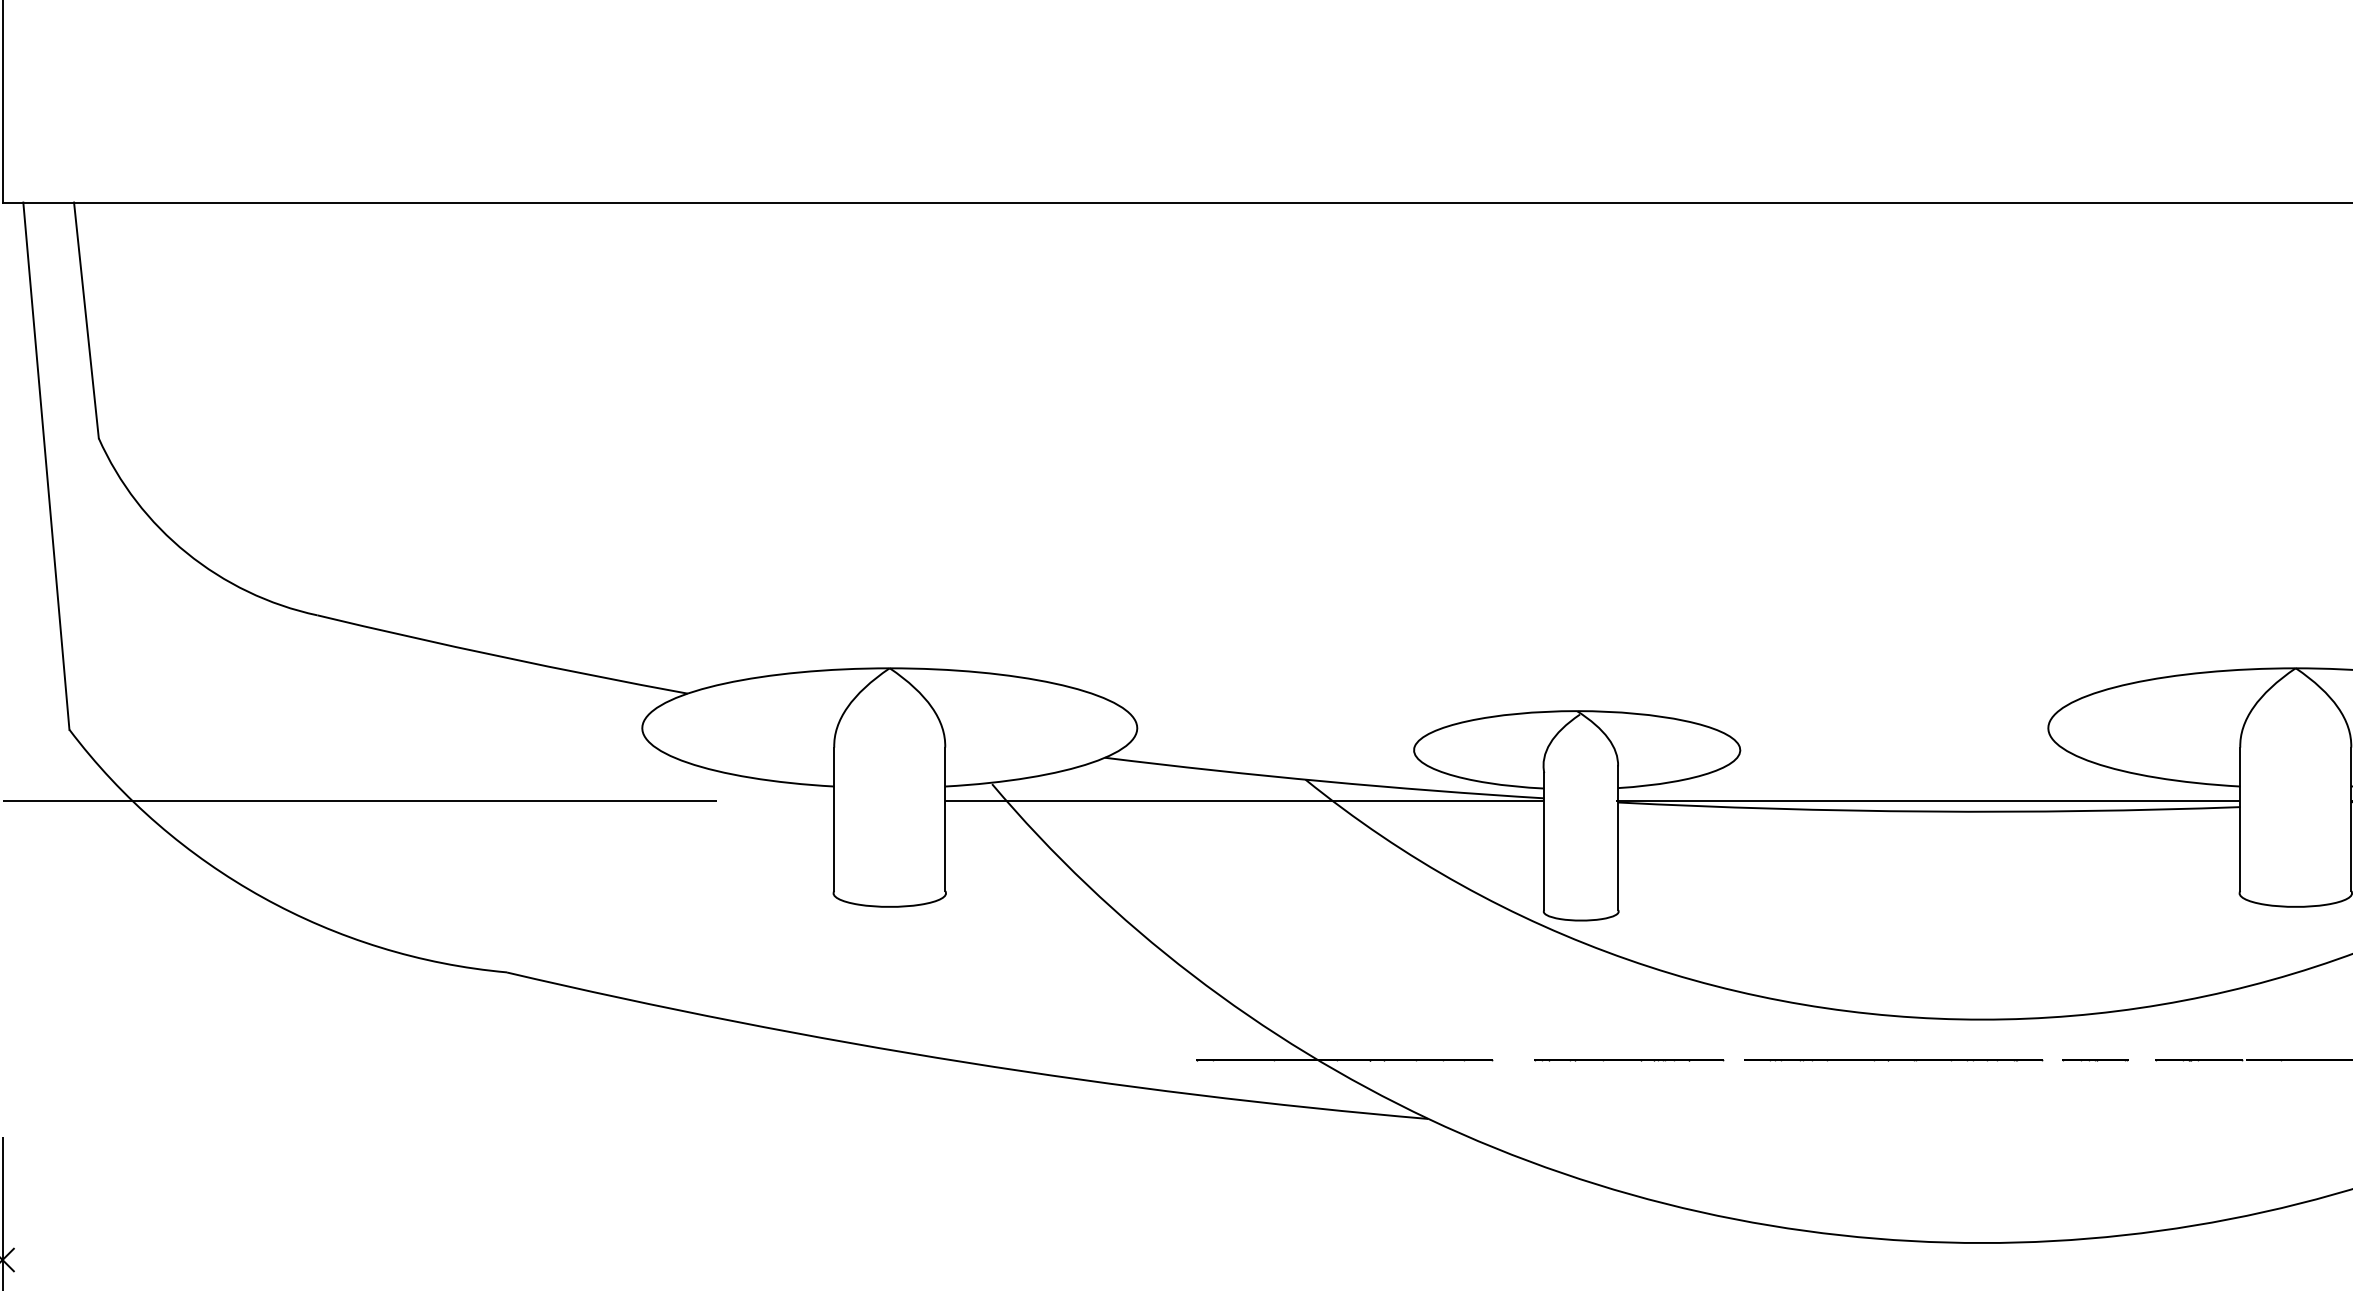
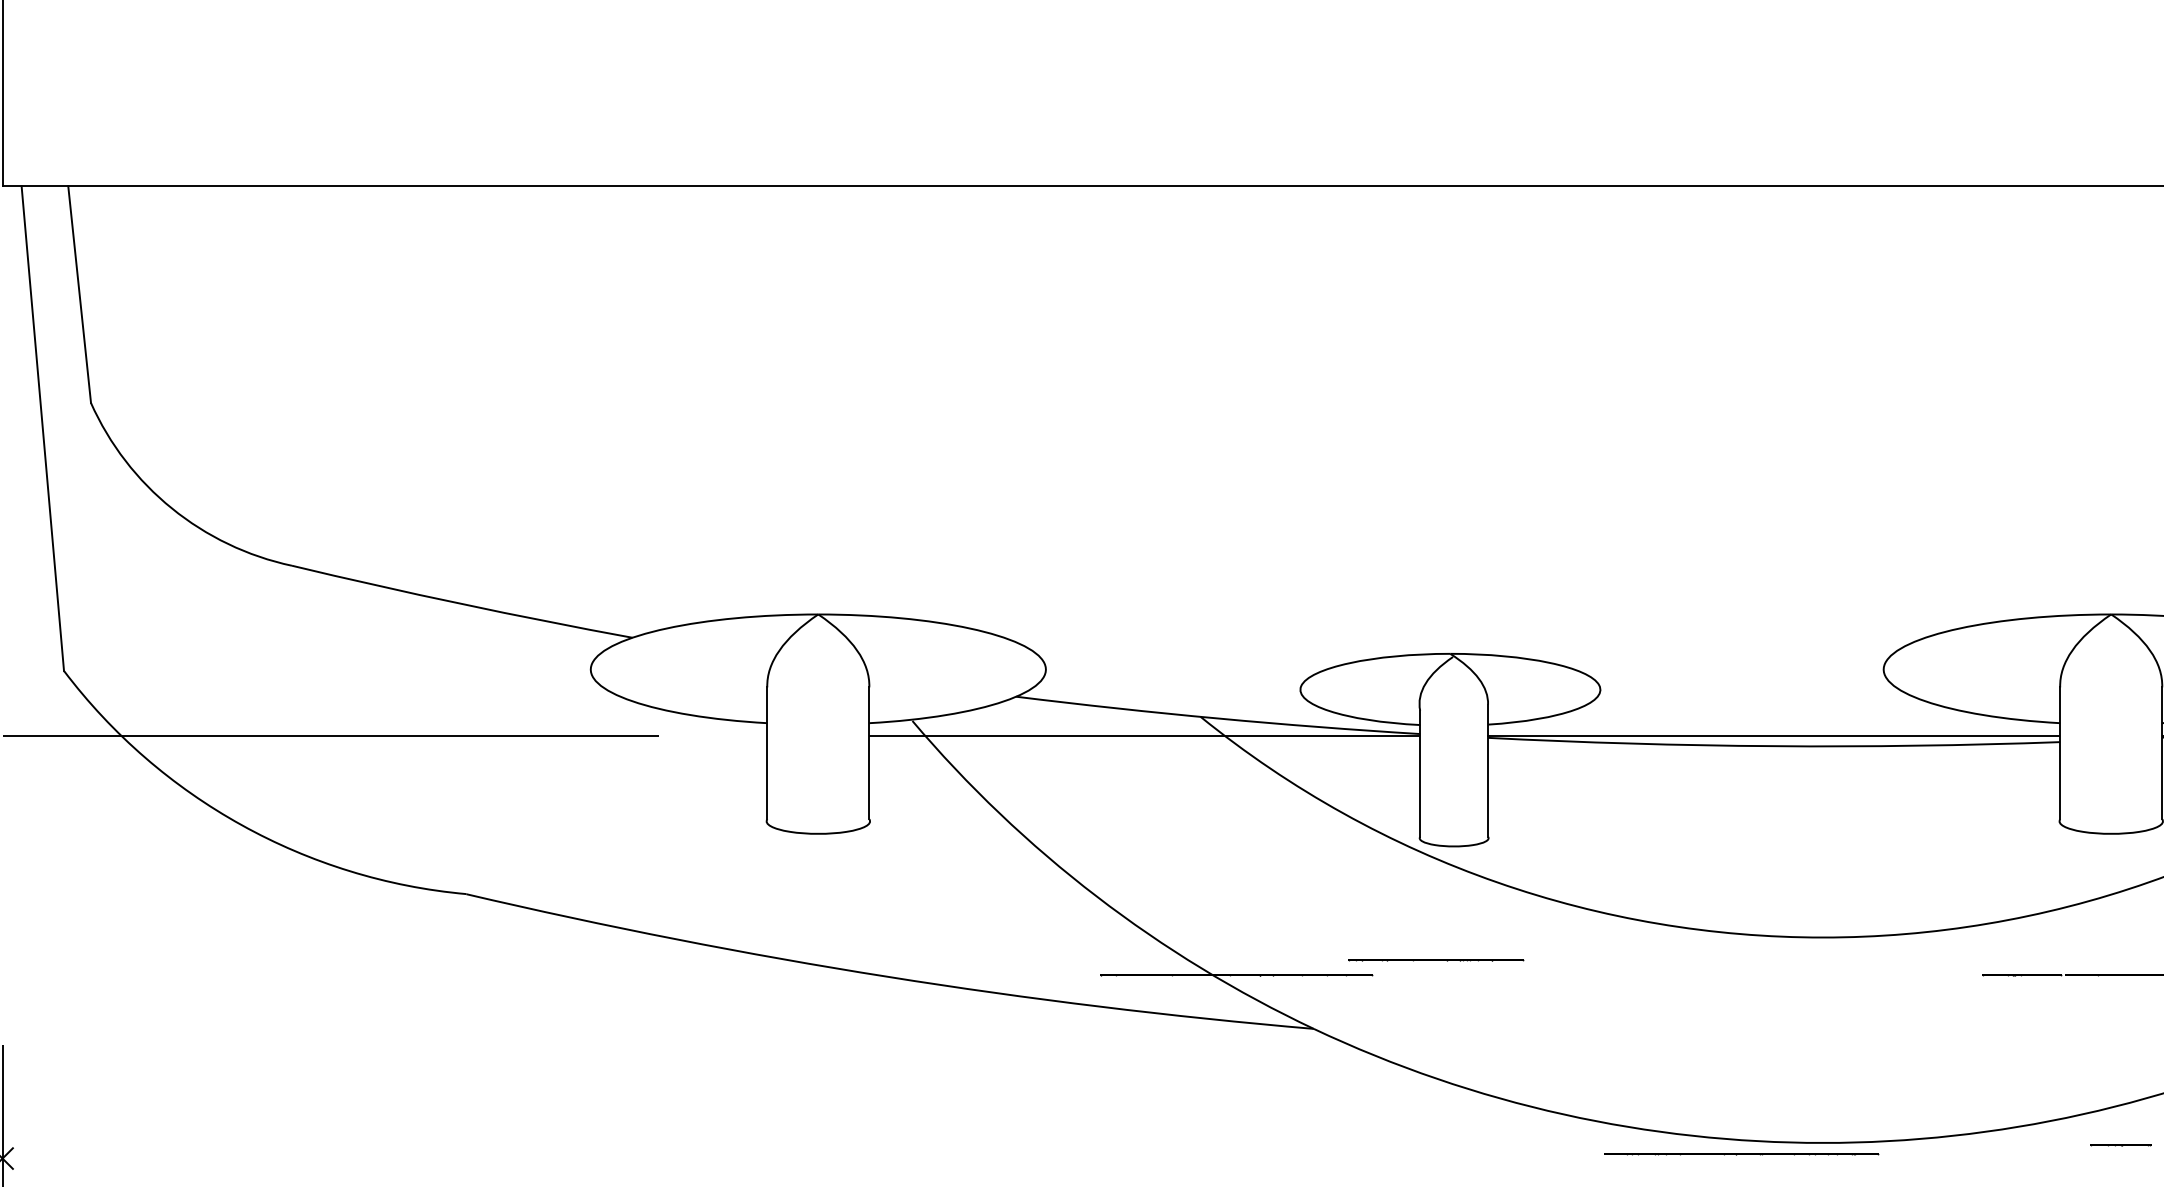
line: (1629, 1060) -> (1436, 960), moved
line: (1893, 1060) -> (1741, 1154), moved
line: (2094, 1060) -> (2120, 1145), moved

